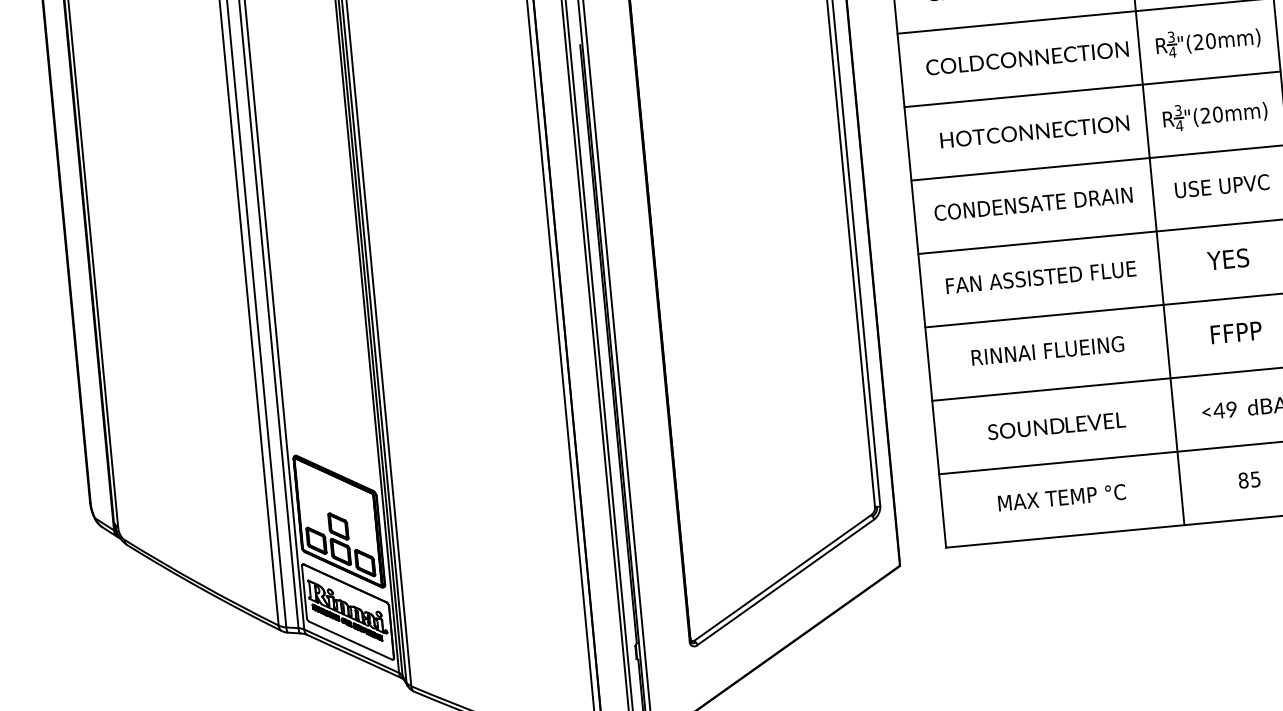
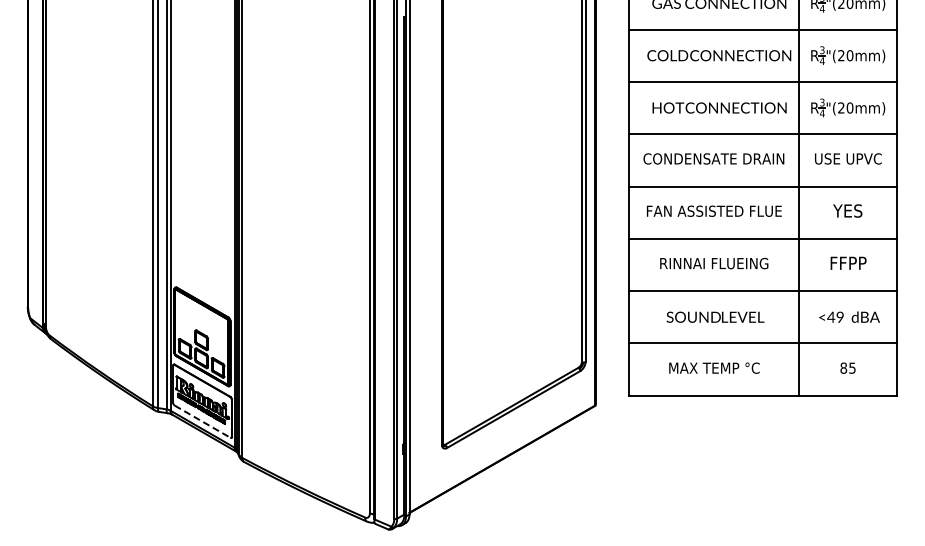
line: (351, 640) -> (203, 421), solid -> dashed

